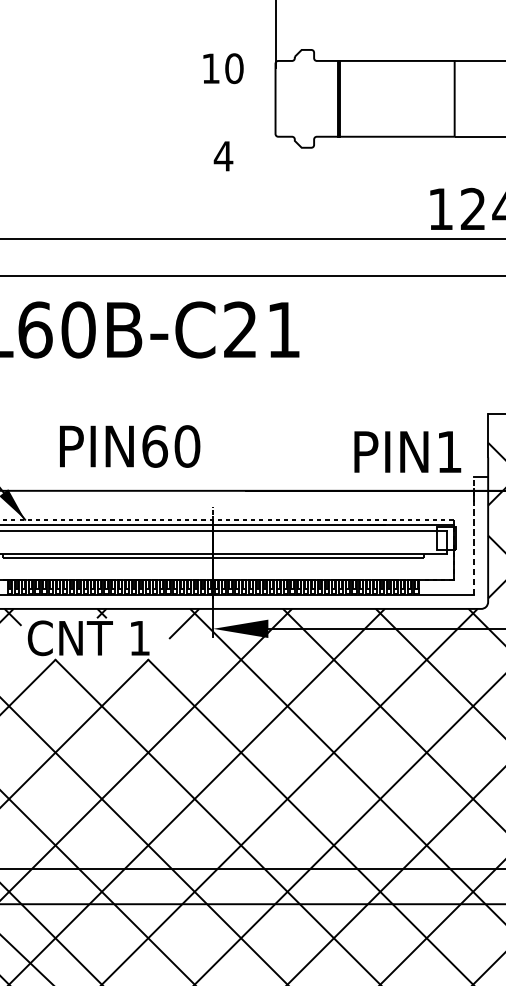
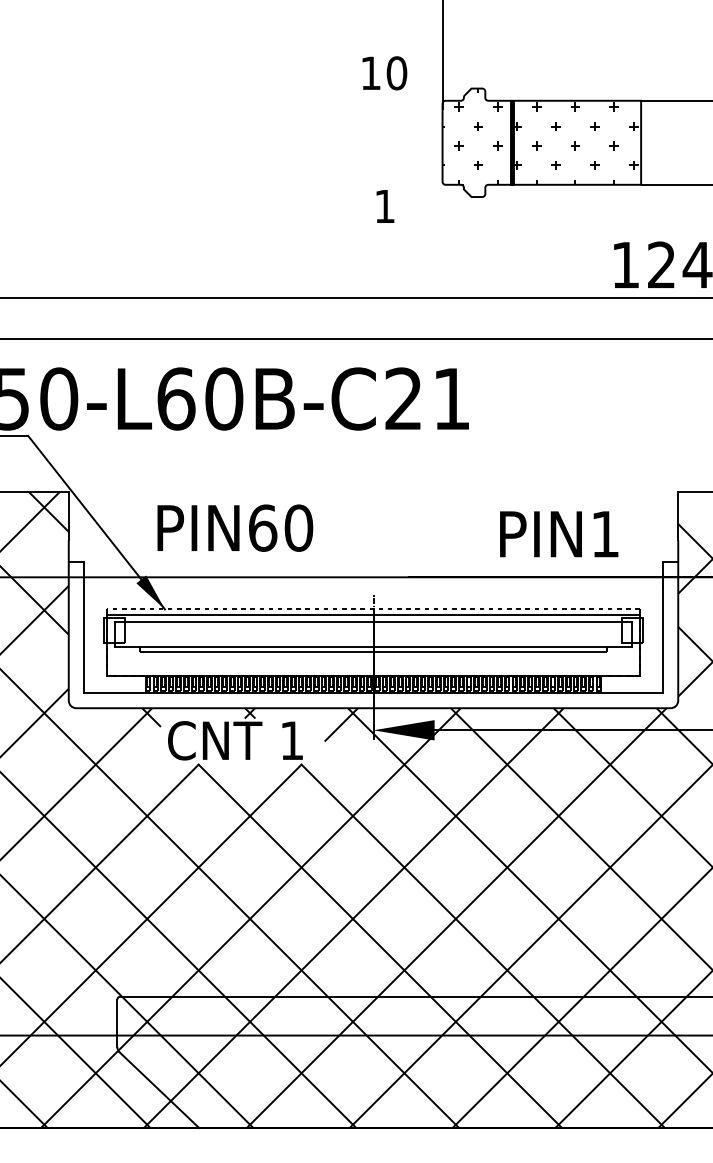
text: (223, 68) -> (384, 73), moved
hatch: (363, 93) -> (540, 136), added
text: (223, 156) -> (384, 206), 4 -> 1
text: (130, 445) -> (235, 527), moved
text: (408, 452) -> (559, 534), moved
line: (473, 535) -> (662, 626), dashed -> solid

